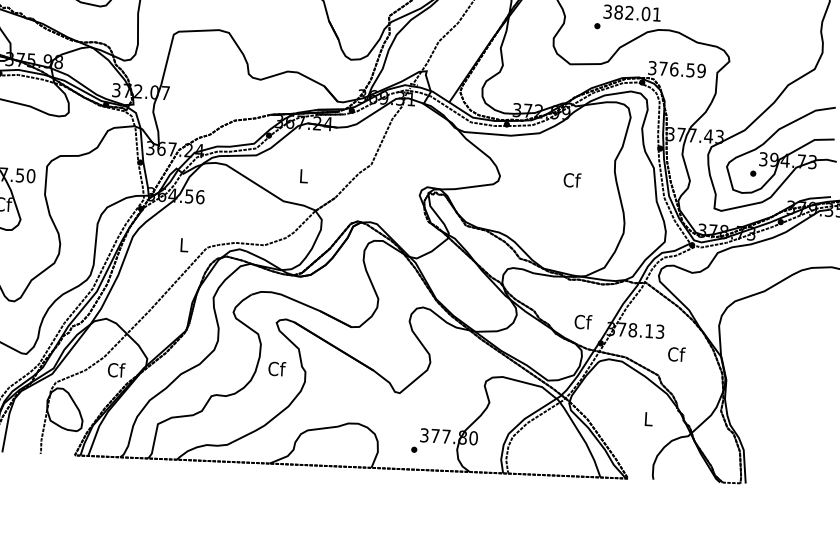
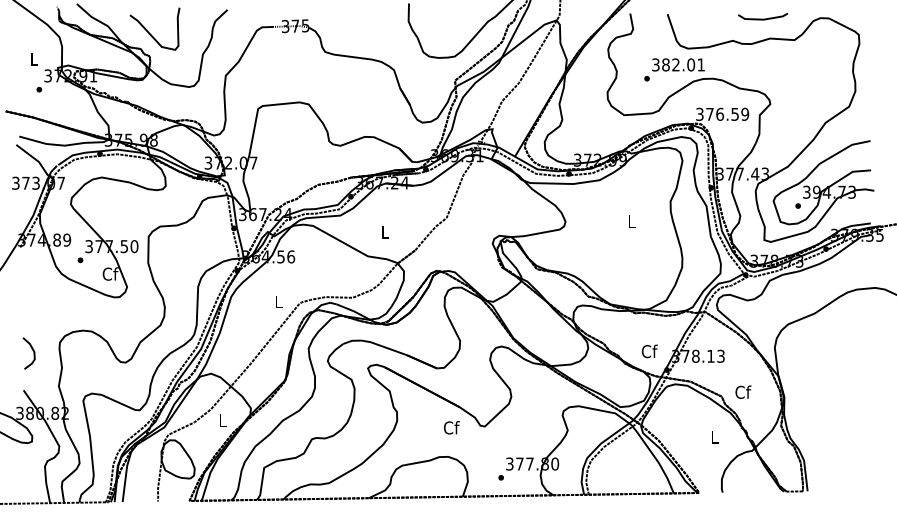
text: (572, 180) -> (632, 221), Cf -> L
text: (676, 353) -> (743, 391), moved
text: (276, 368) -> (451, 427), moved
text: (116, 370) -> (223, 420), Cf -> L

